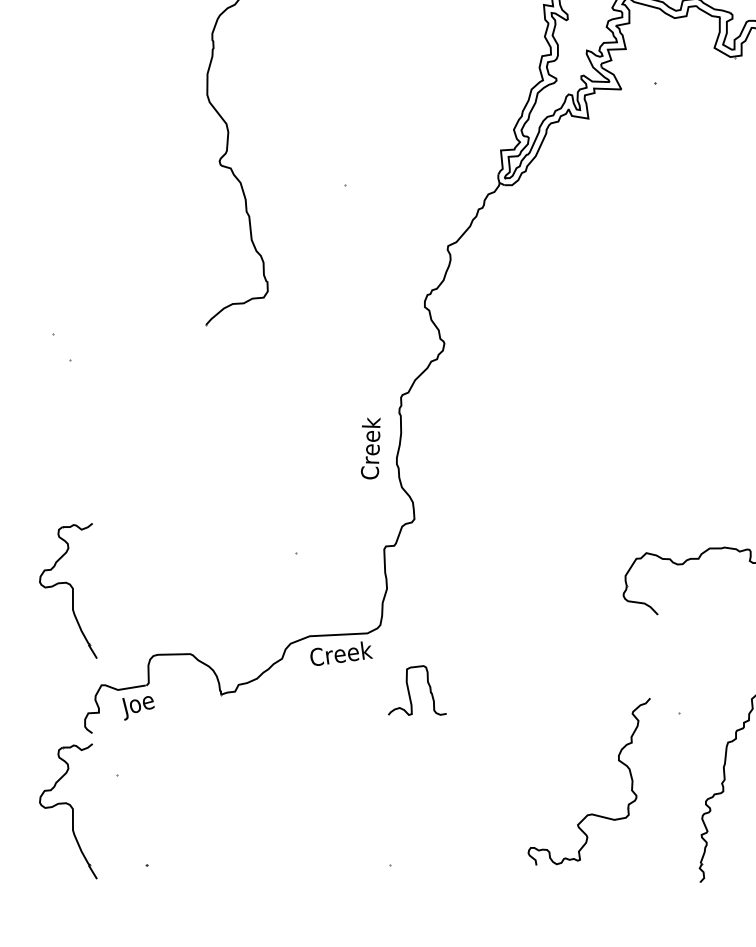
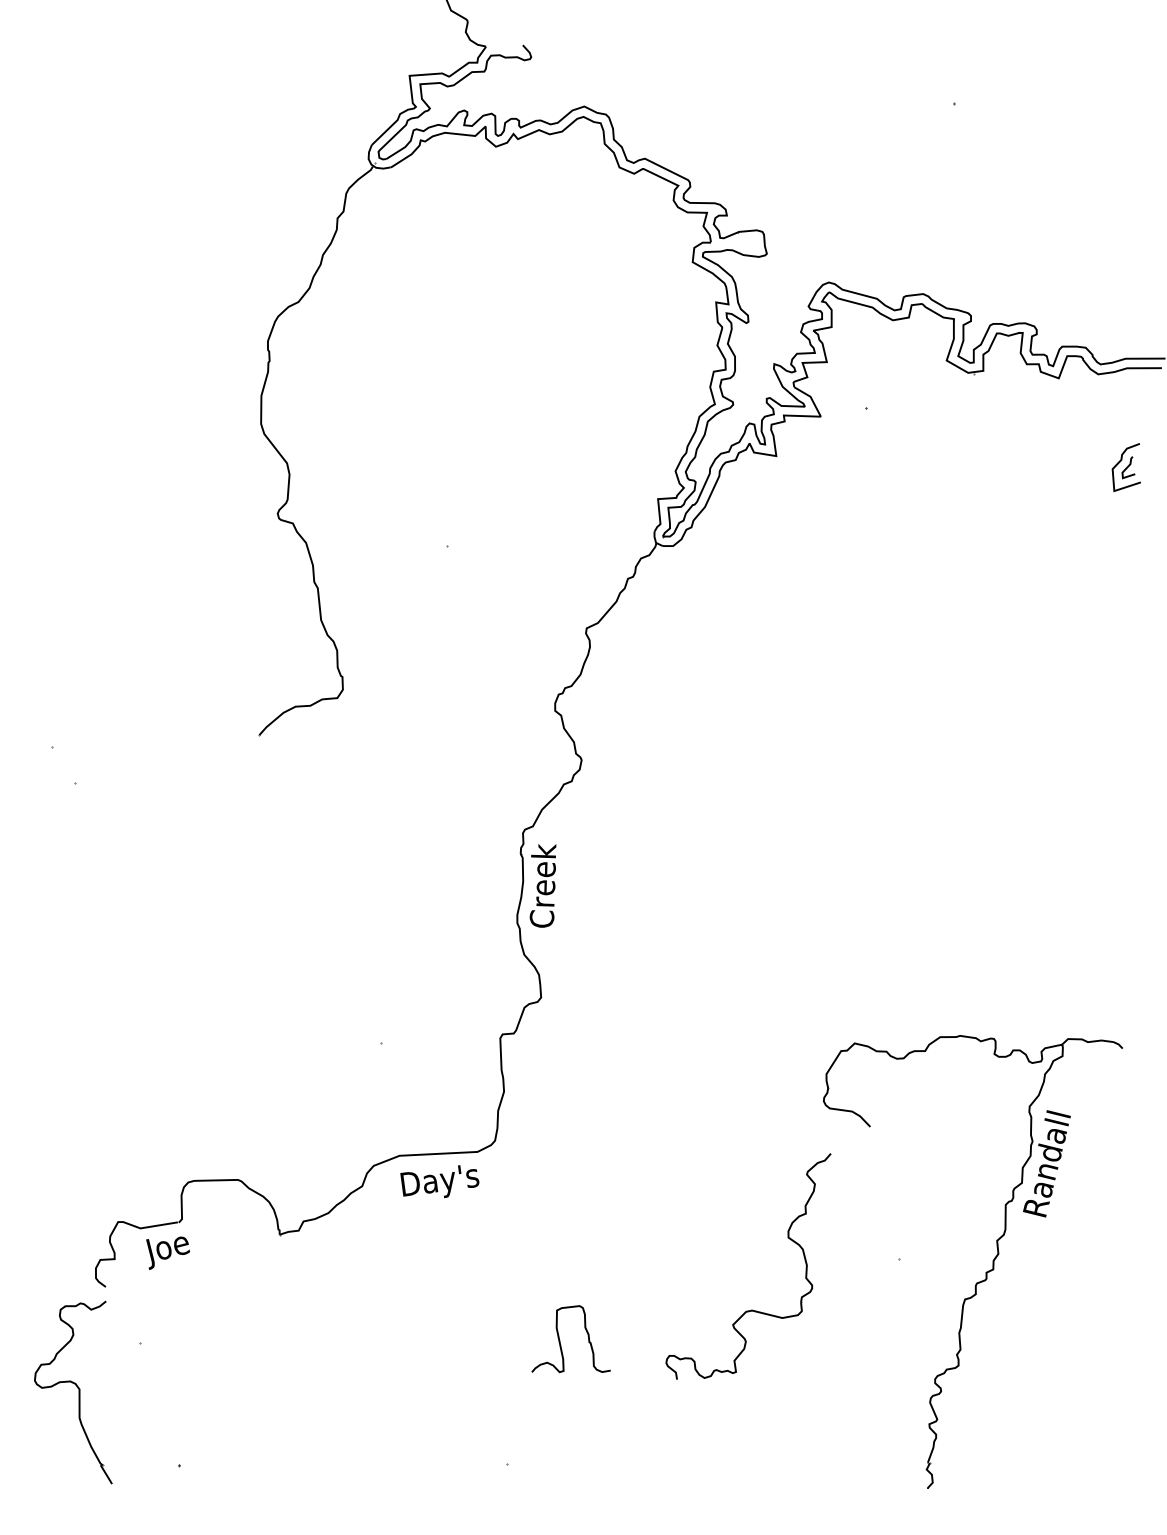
text: (370, 448) -> (542, 885), moved
part: (68, 590) -> (73, 1094), removed
text: (341, 654) -> (442, 1180), Creek -> Day's
curve: (409, 691) -> (560, 1340), moved
part: (591, 813) -> (751, 1309), moved

